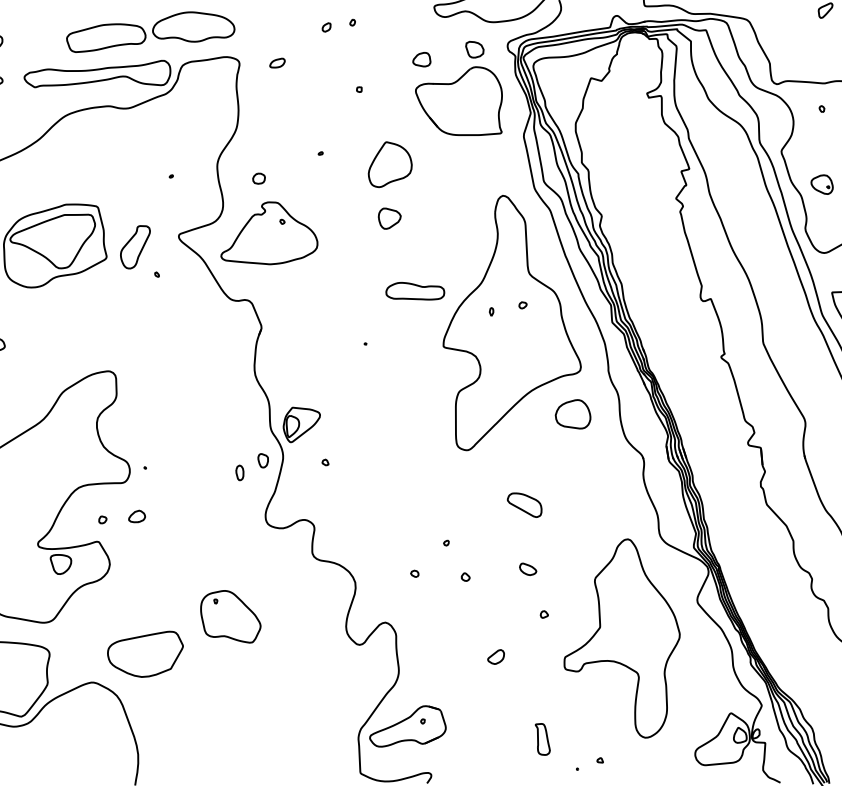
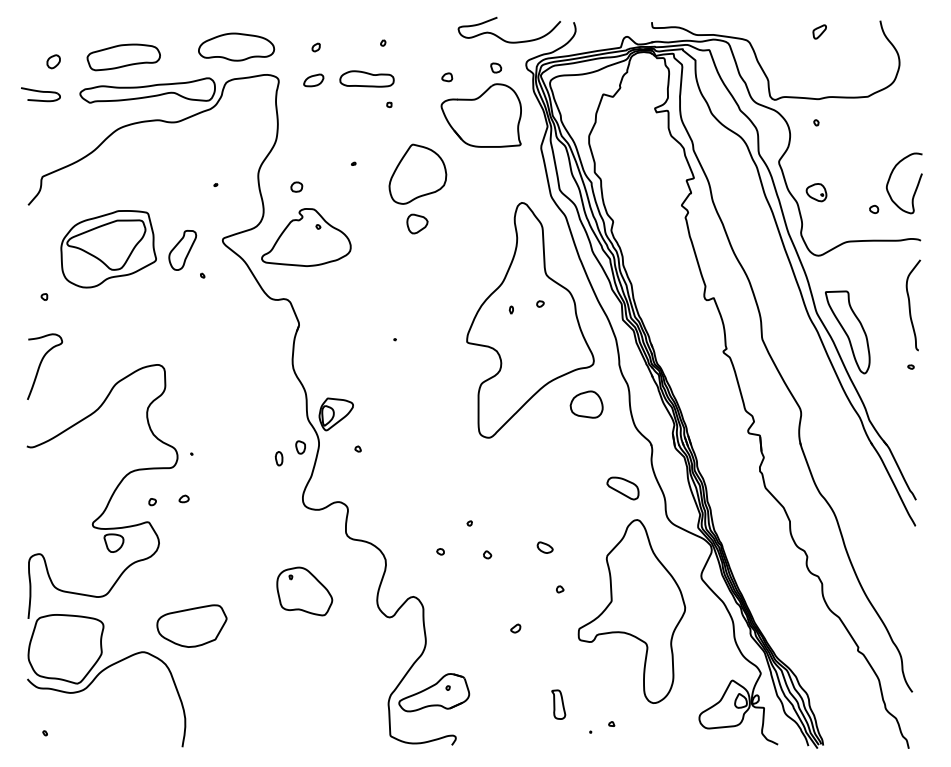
part: (325, 27) -> (315, 47), moved
part: (105, 38) -> (123, 57), moved
part: (475, 49) -> (496, 67), size x0.62
part: (422, 59) -> (447, 77), size x0.62
part: (277, 63) -> (313, 80), size x1.43
part: (389, 163) -> (417, 173), size x1.43
part: (414, 290) -> (366, 78), moved
part: (524, 505) -> (622, 488), moved
part: (136, 516) -> (183, 498), size x0.62
part: (230, 616) -> (304, 591), moved
part: (495, 656) -> (515, 628), size x0.62

